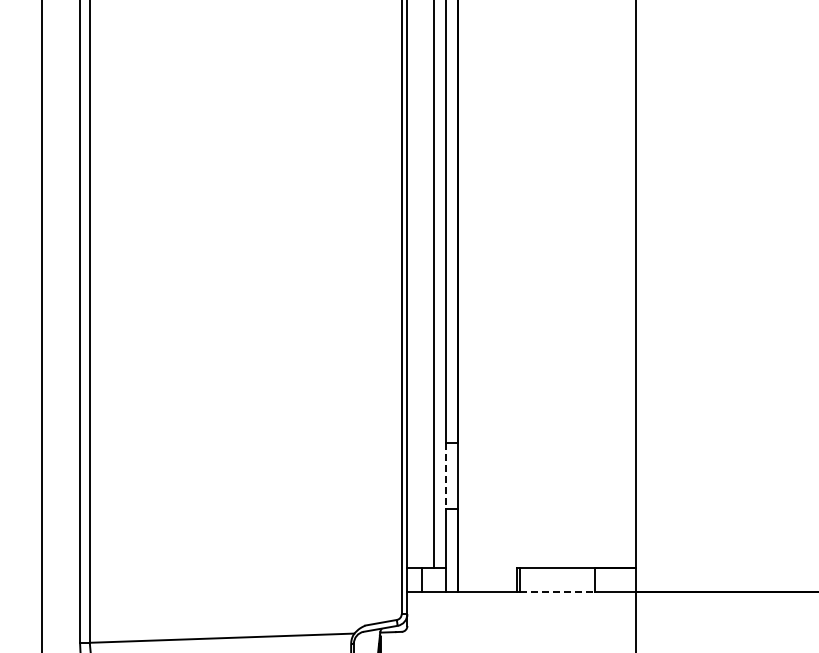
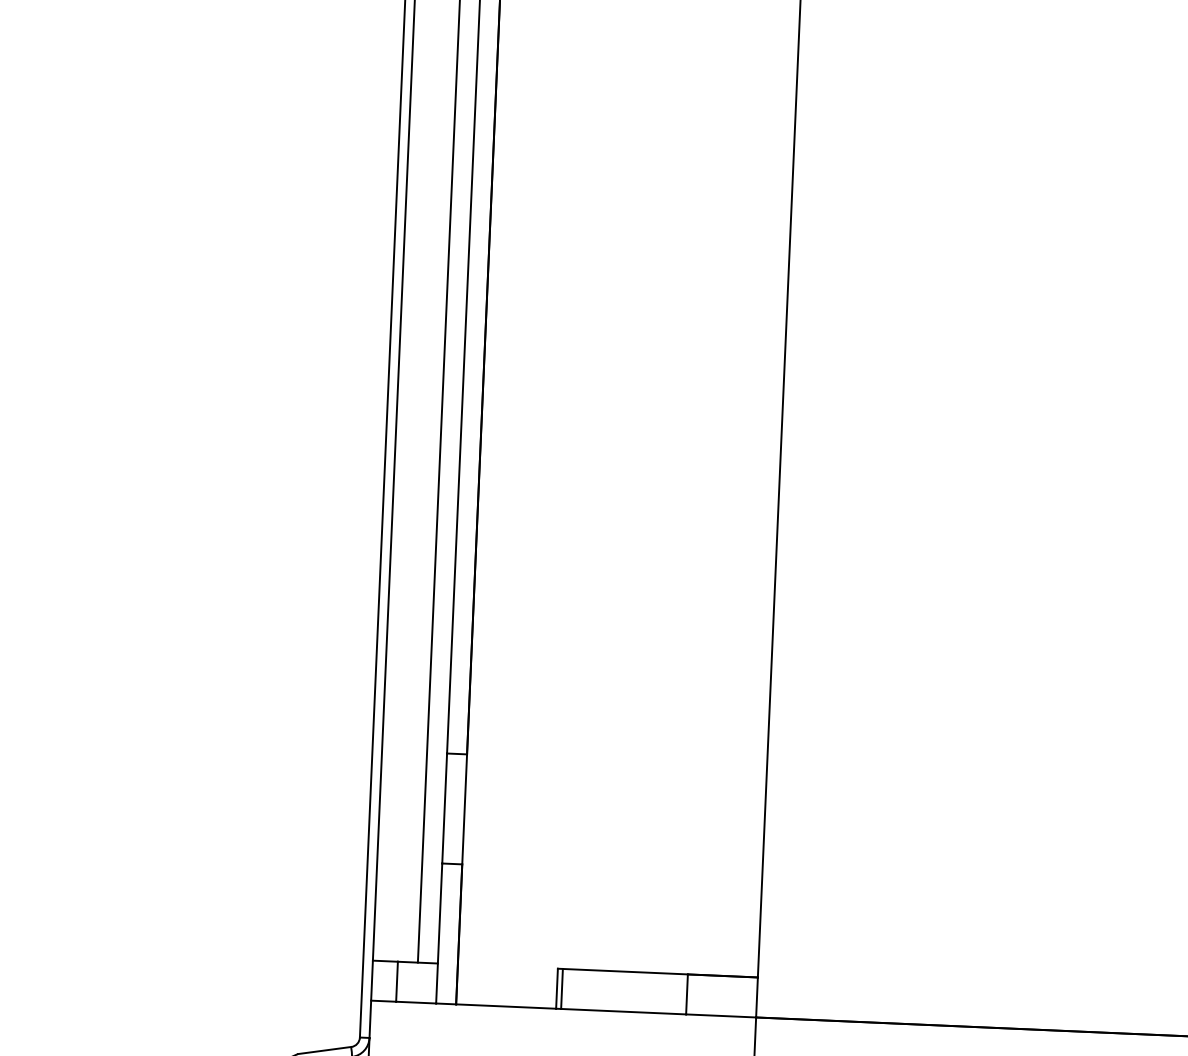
line: (446, 476) -> (445, 809), dashed -> solid
line: (557, 592) -> (623, 1012), dashed -> solid

